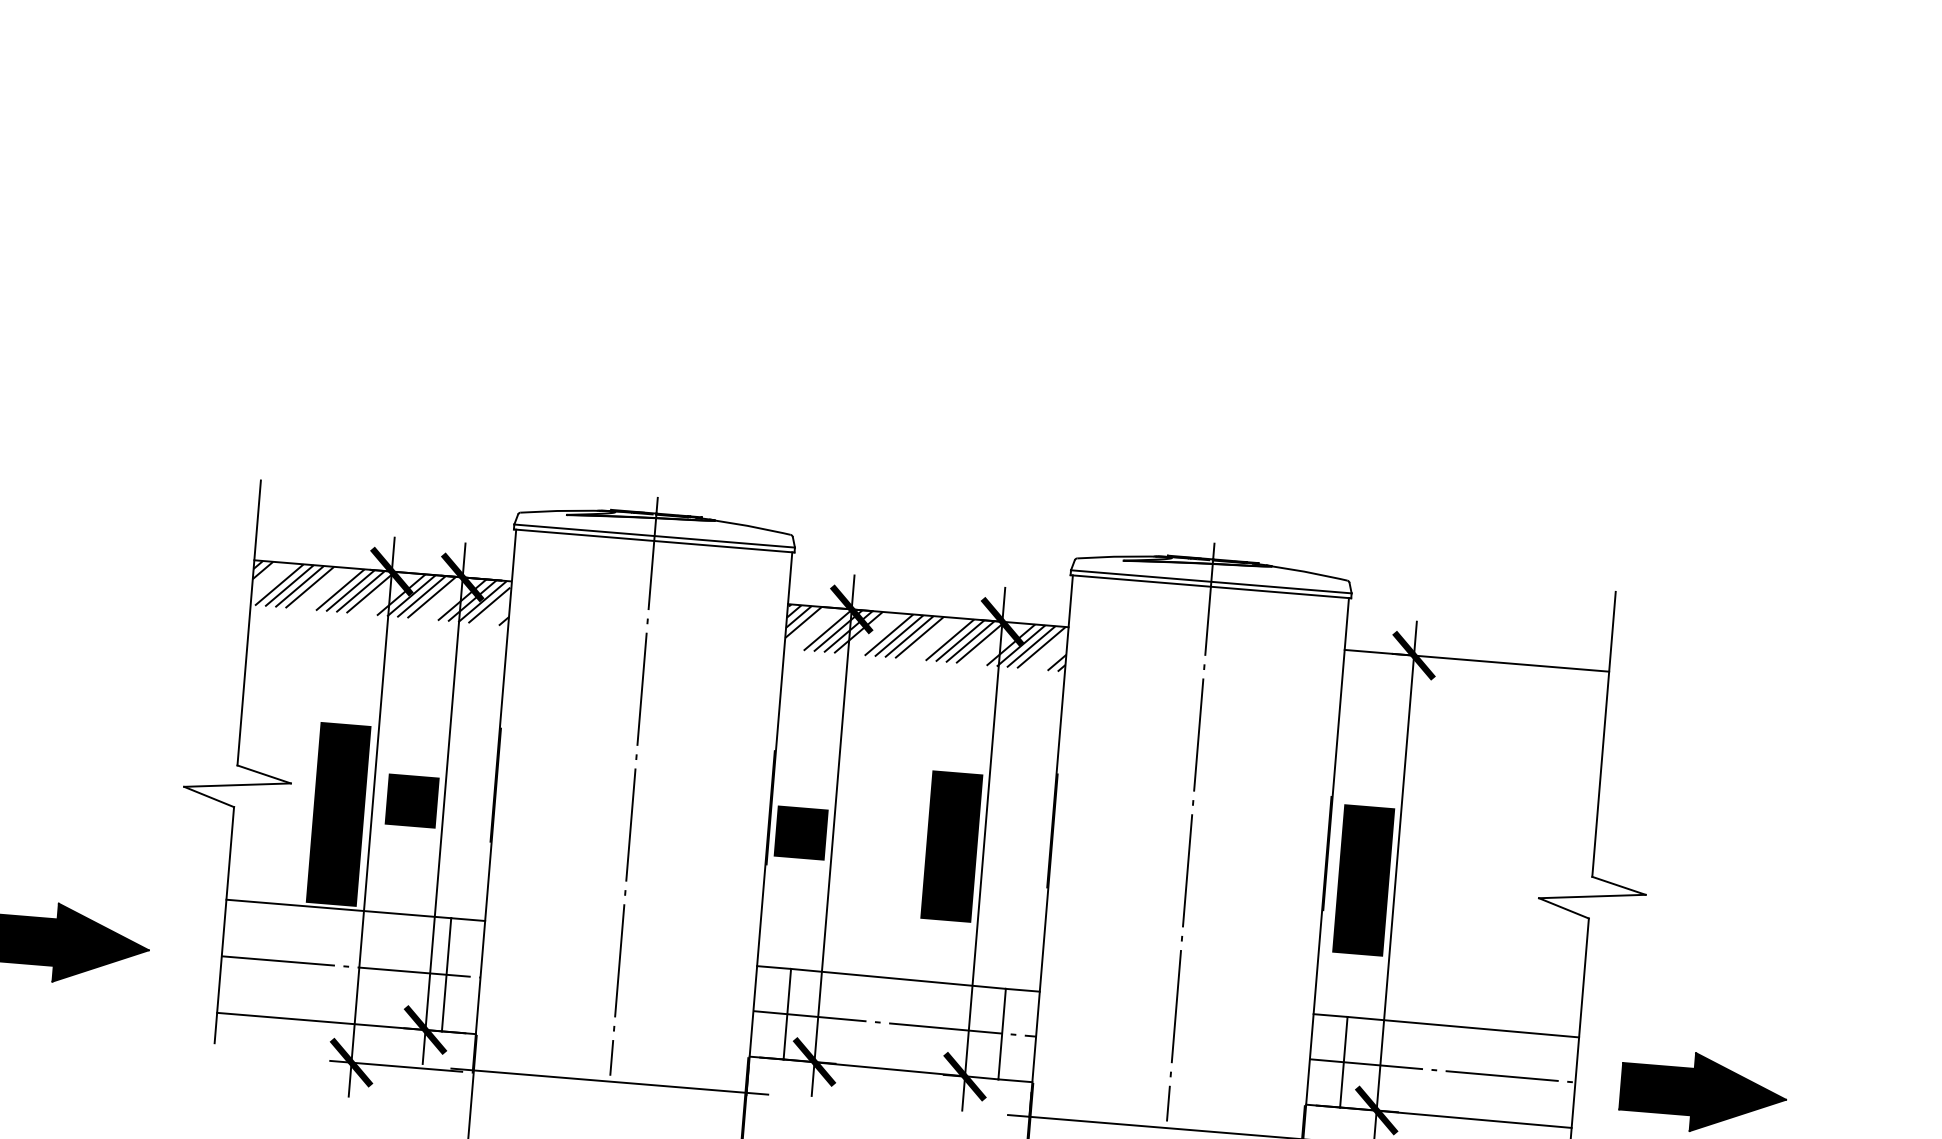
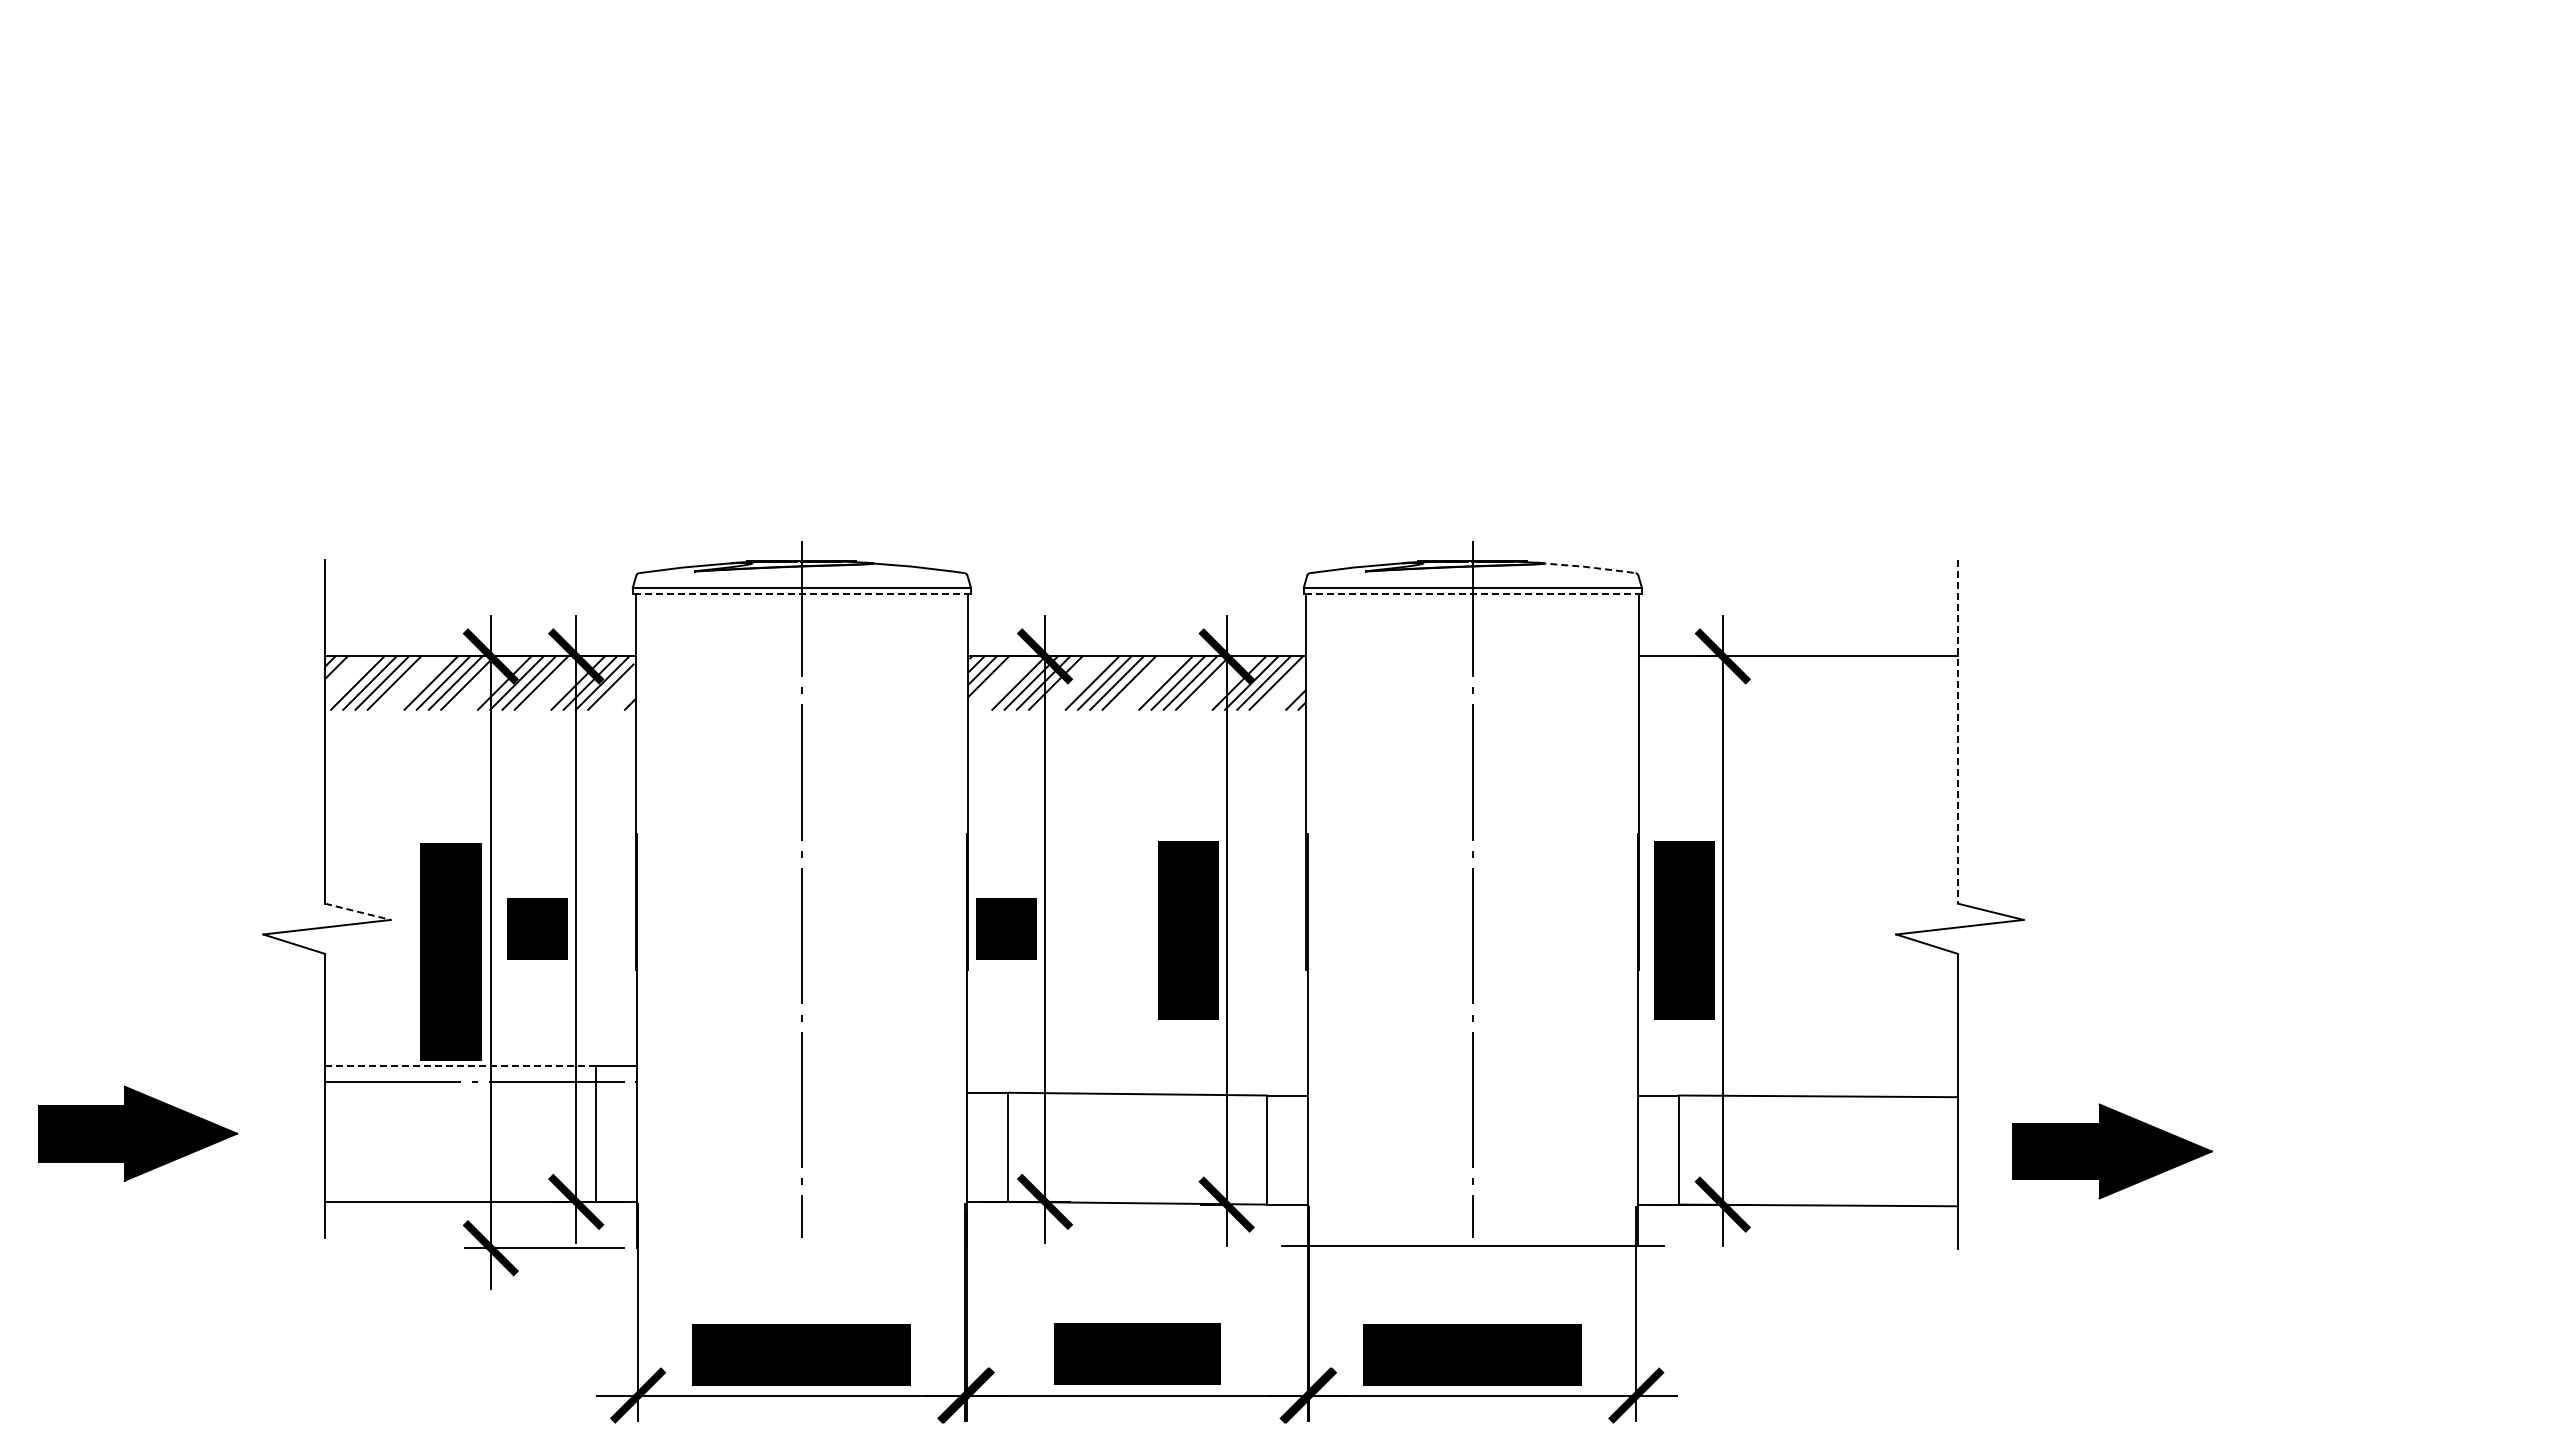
line: (653, 540) -> (801, 593), solid -> dashed
line: (1308, 572) -> (1588, 567), solid -> dashed
line: (1210, 586) -> (1472, 593), solid -> dashed
line: (1603, 733) -> (1957, 731), solid -> dashed
line: (263, 774) -> (357, 911), solid -> dashed
line: (338, 908) -> (460, 1065), solid -> dashed
line: (350, 966) -> (480, 1081), moved
line: (894, 1023) -> (1136, 1147), removed
line: (1442, 1070) -> (1797, 1150), removed
line: (609, 1081) -> (801, 1245), removed

